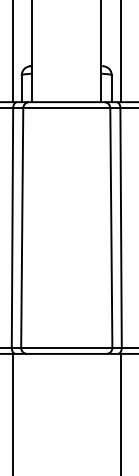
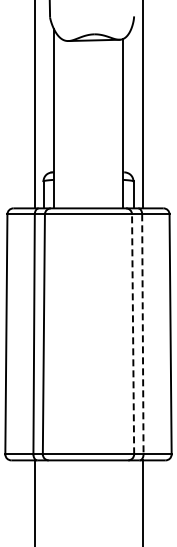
line: (111, 227) -> (133, 333), solid -> dashed
line: (120, 228) -> (142, 334), solid -> dashed

